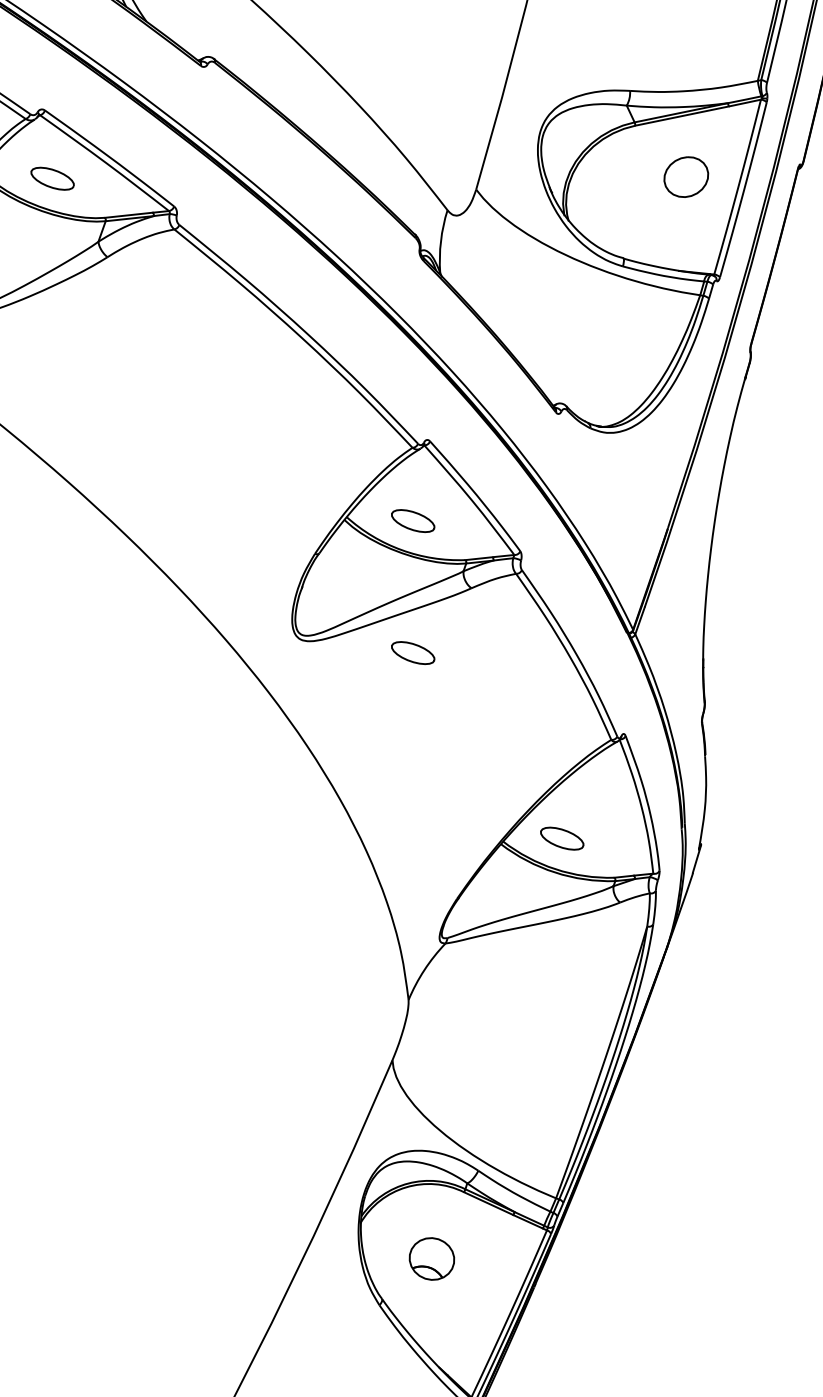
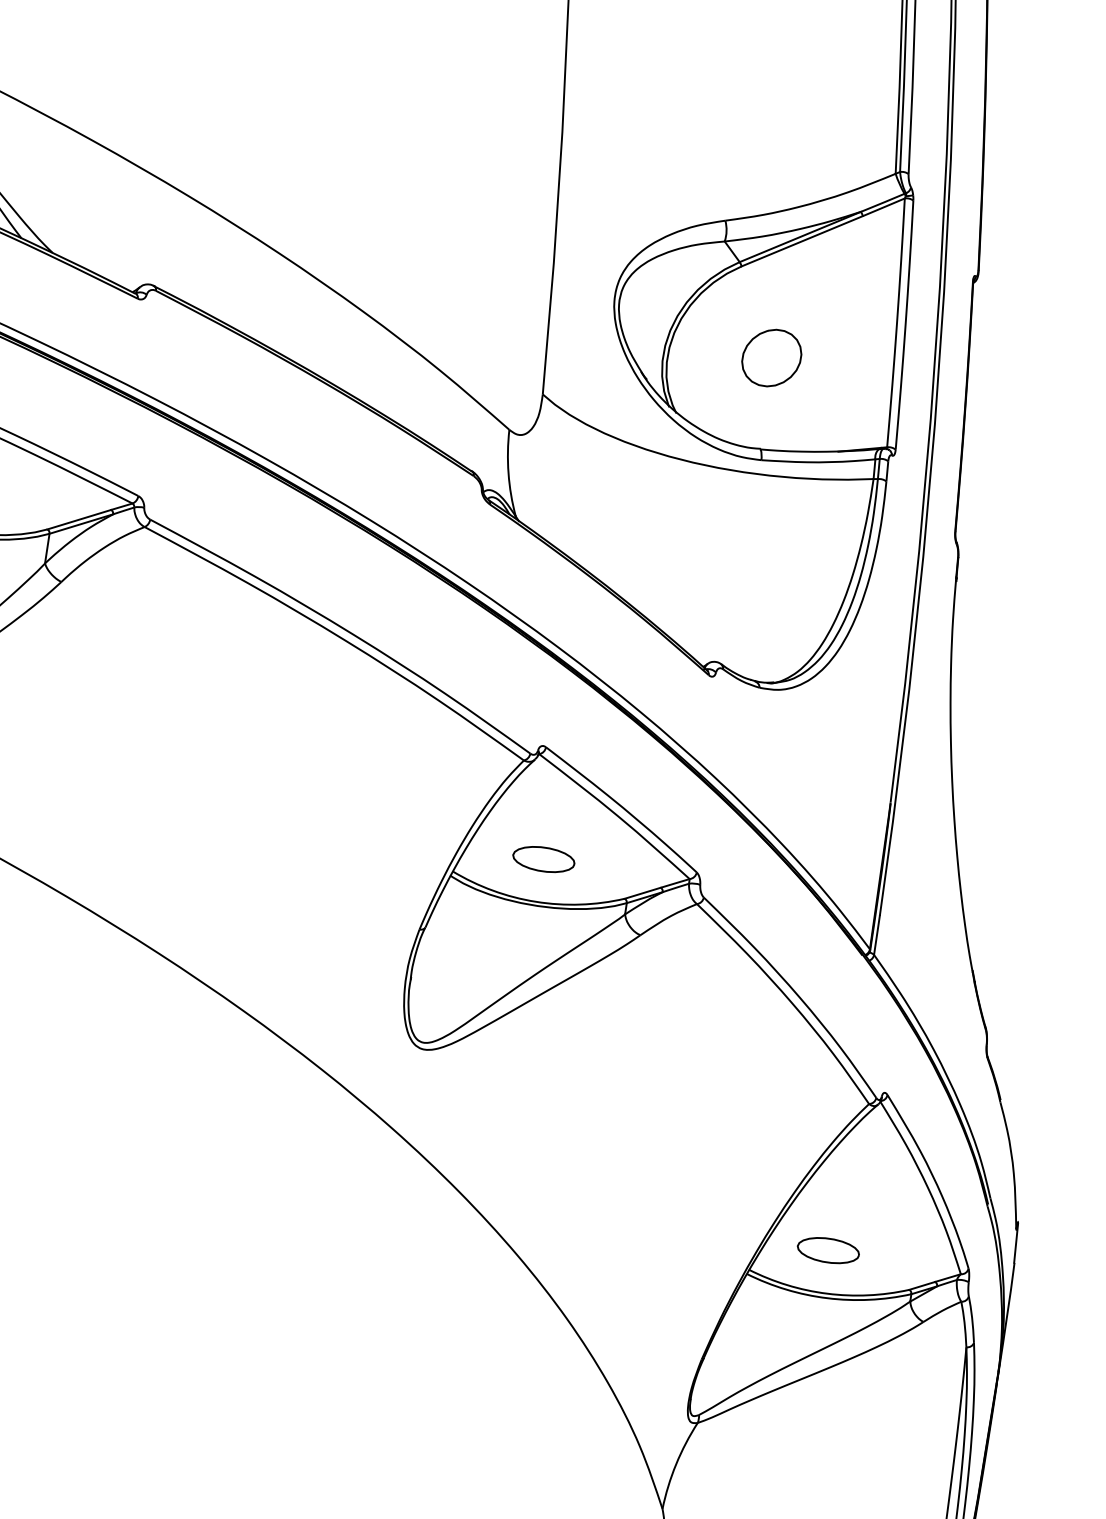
part: (686, 176) -> (771, 357), moved
part: (413, 652) -> (578, 1037), removed

